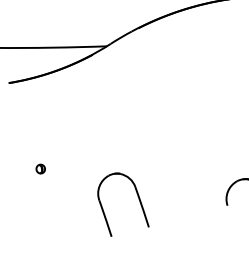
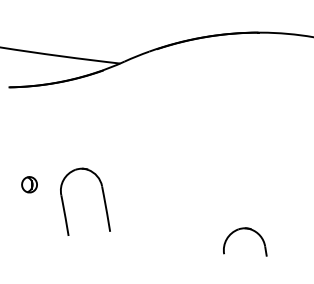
part: (39, 168) -> (28, 184), size x1.6
part: (138, 199) -> (103, 200), moved

